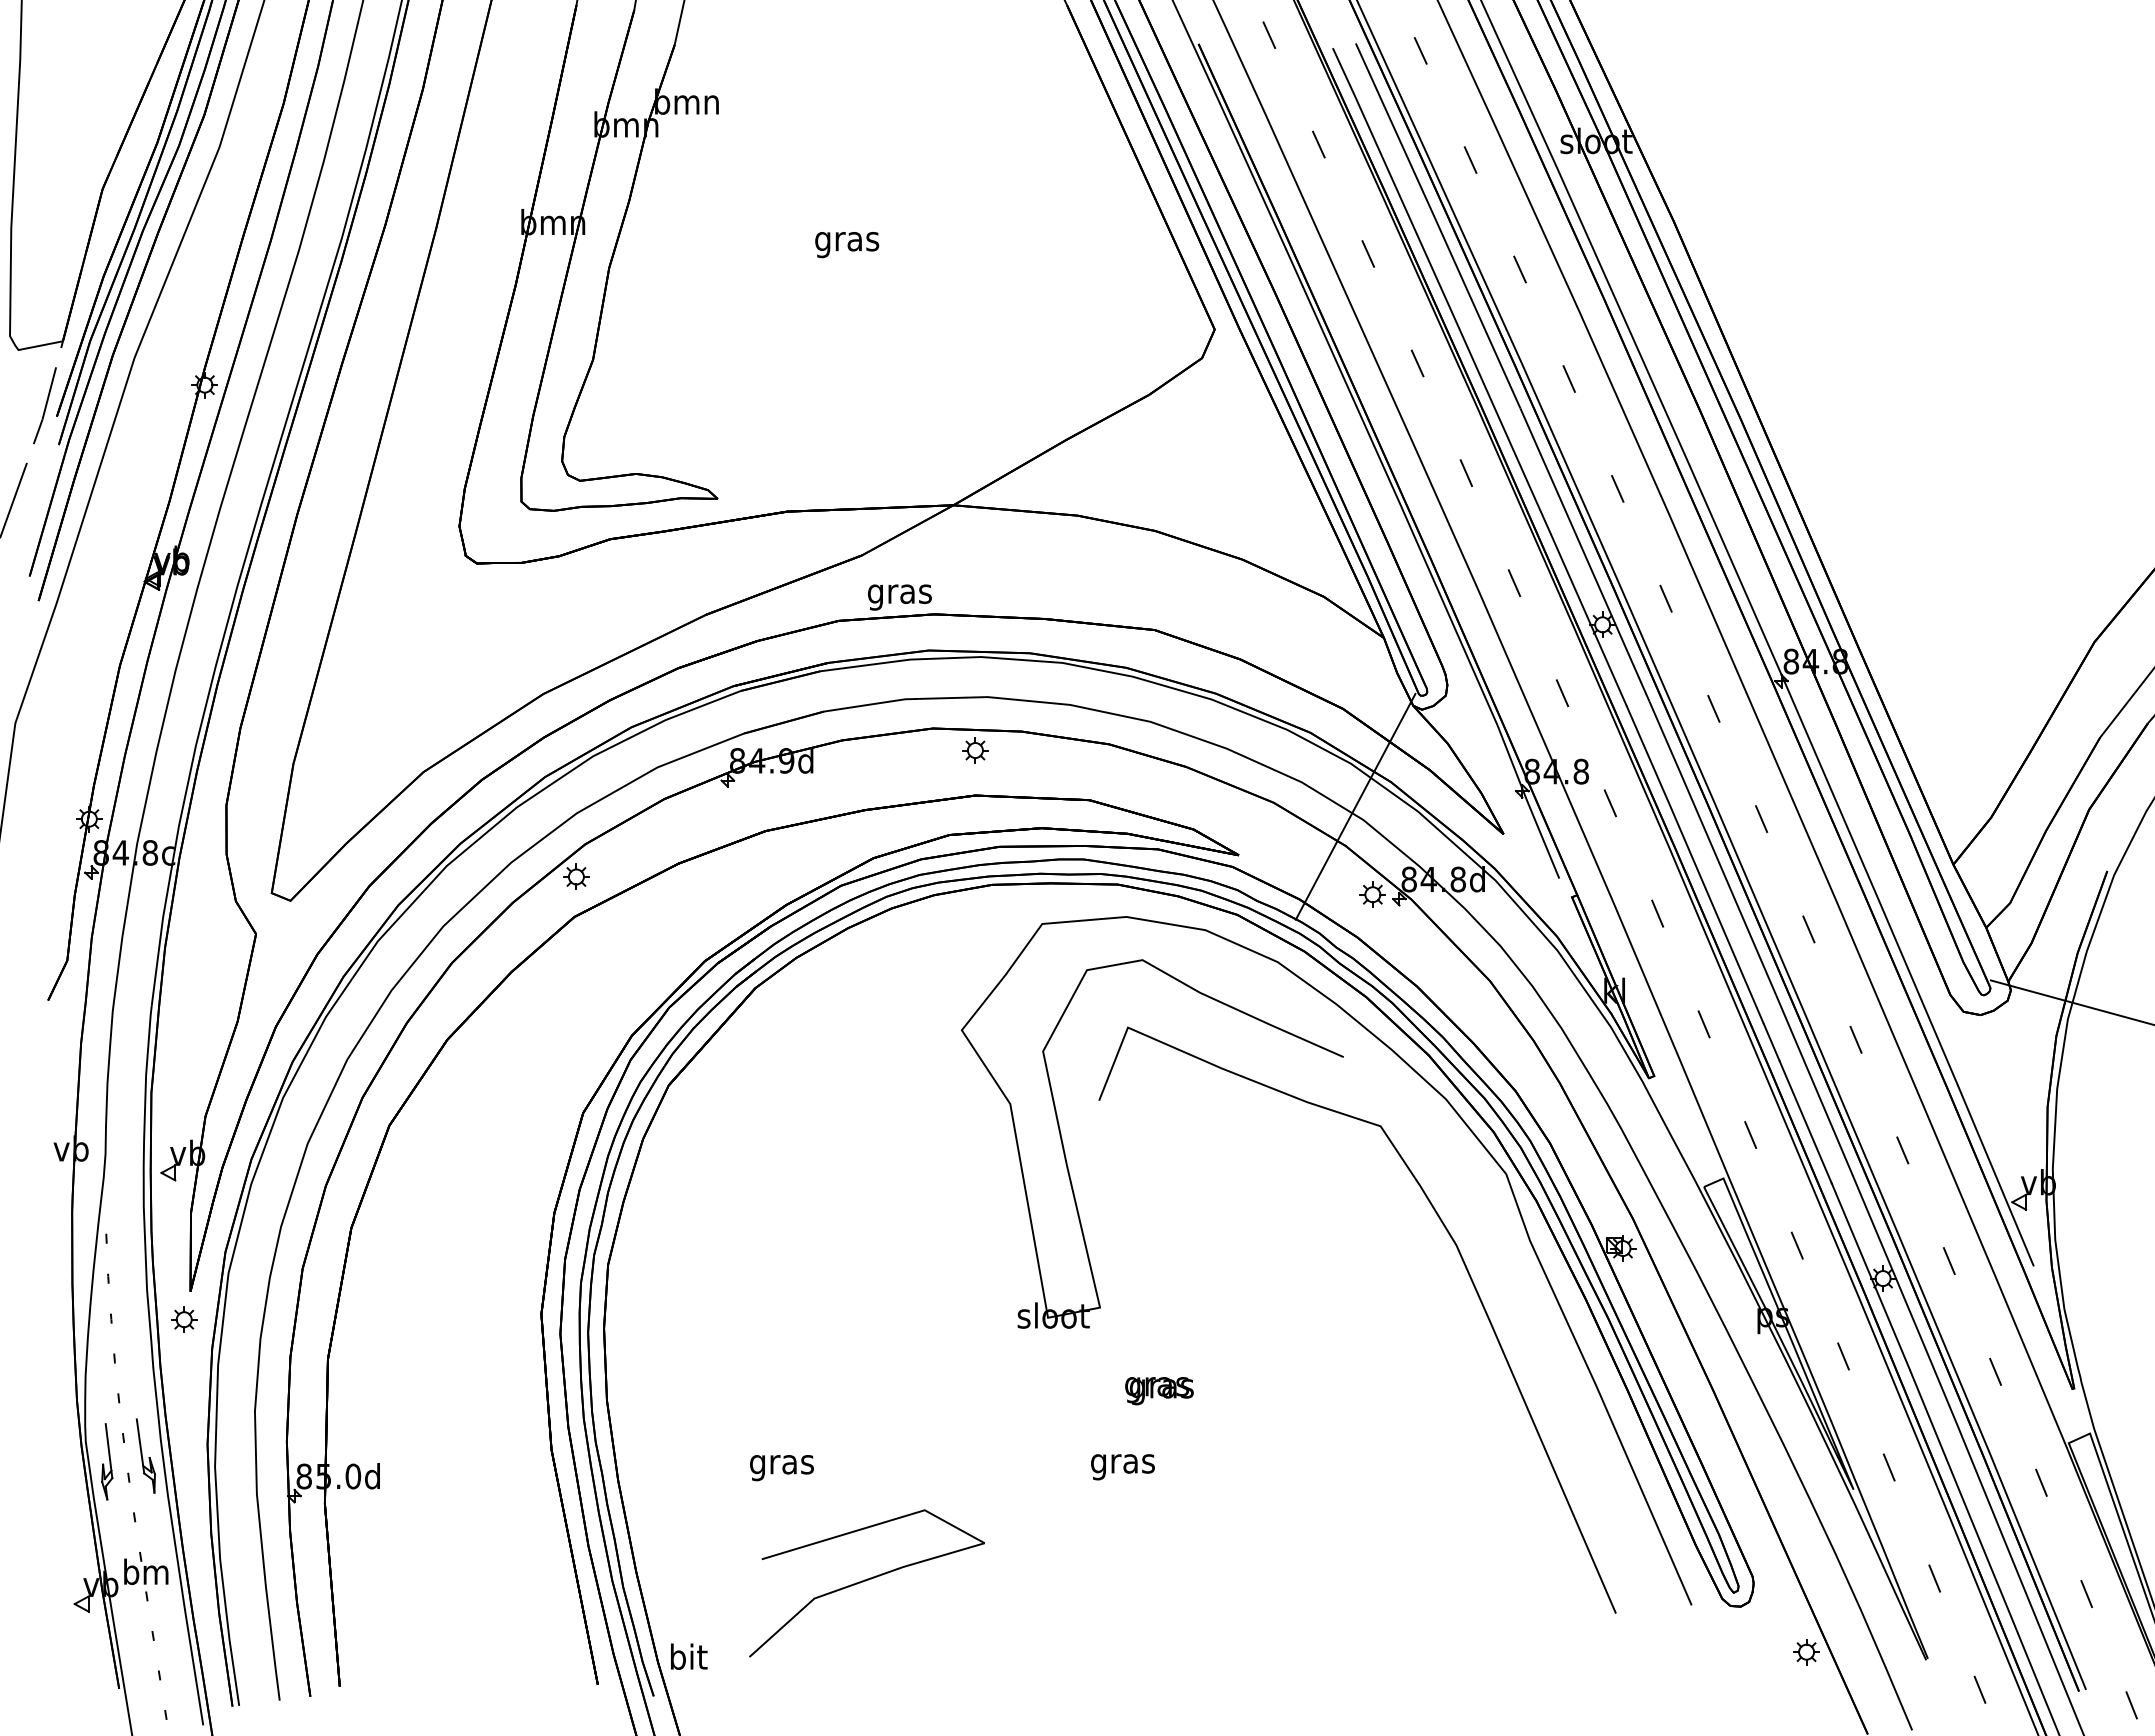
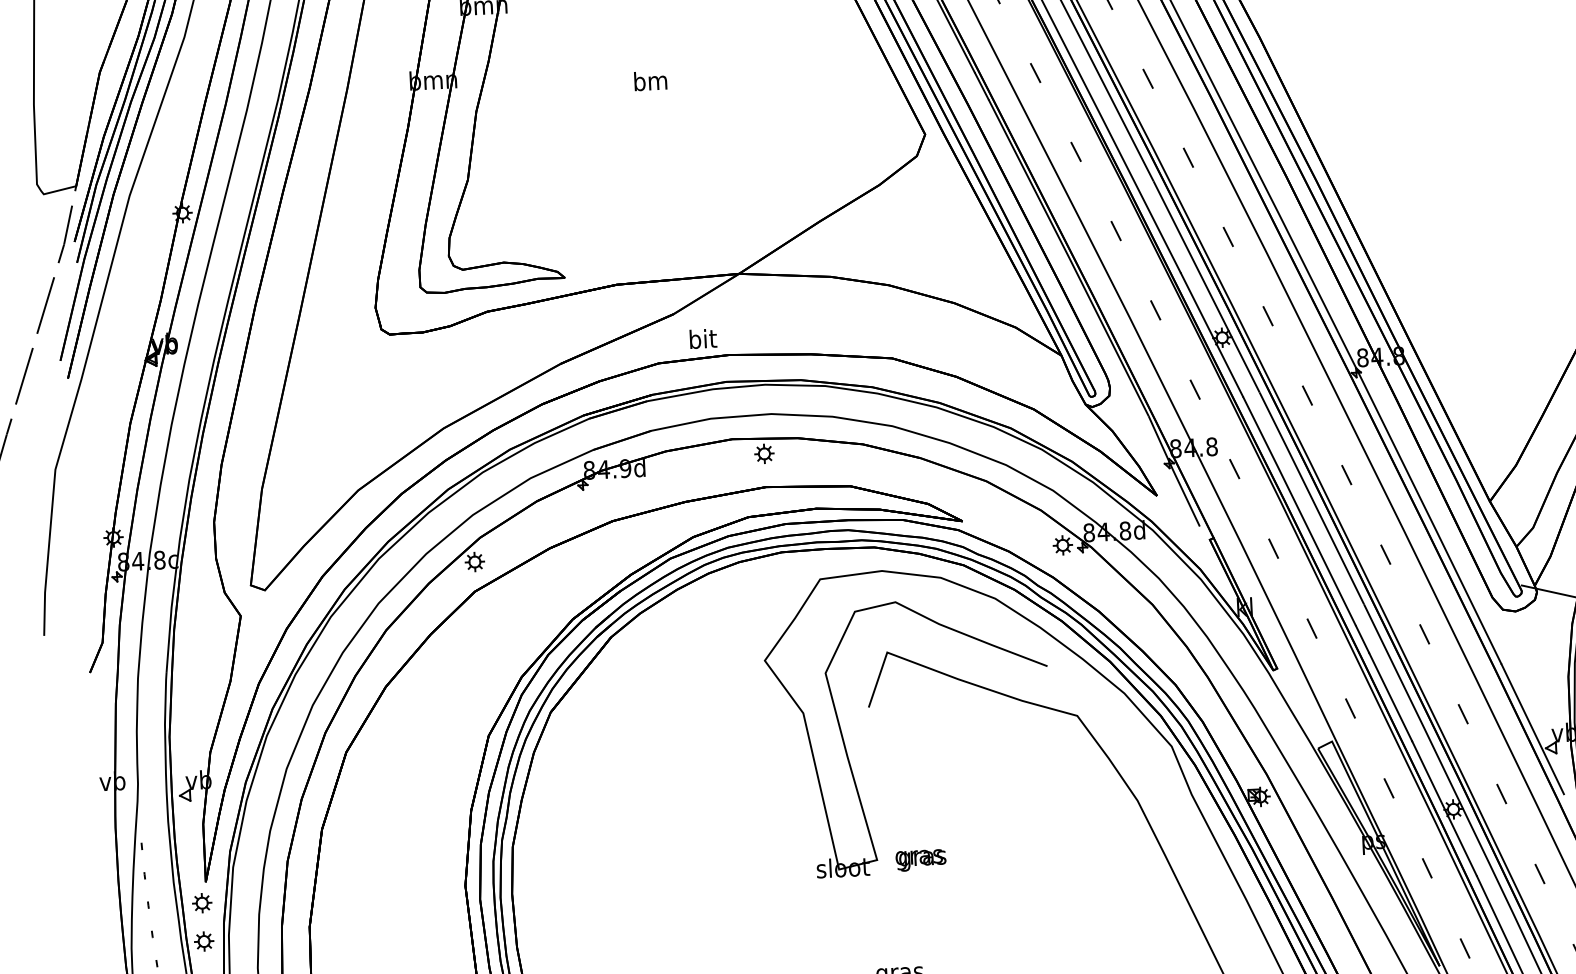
text: (847, 241) -> (651, 83), gras -> bm
text: (899, 593) -> (702, 340), gras -> bit
line: (1355, 806) -> (1046, 480), removed
part: (184, 1371) -> (204, 941), added
text: (1159, 1391) -> (921, 860), moved

